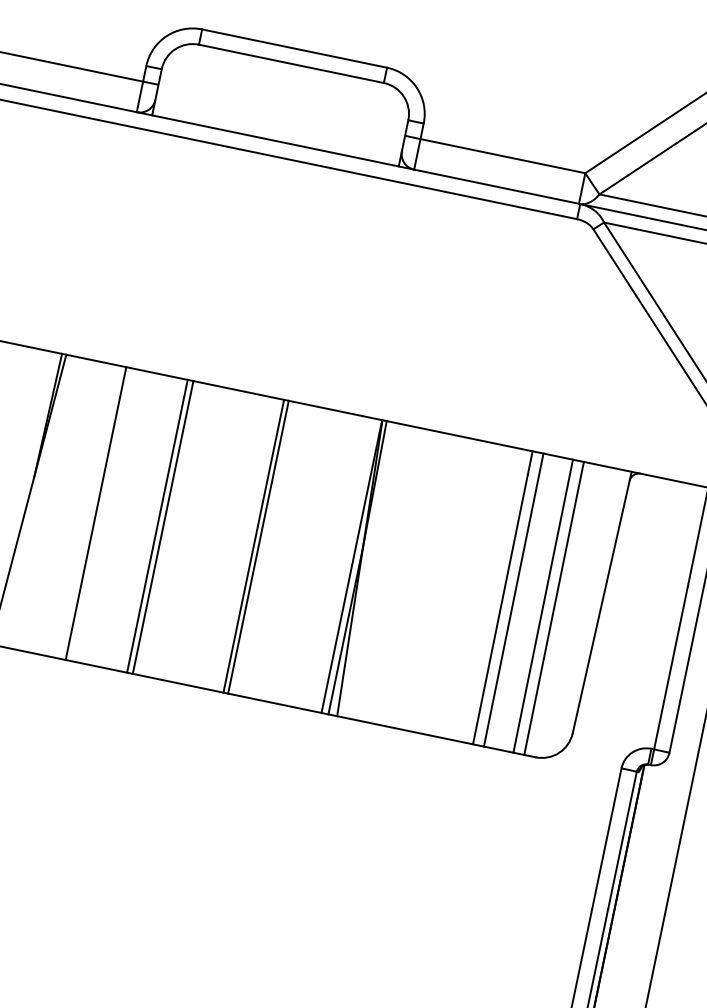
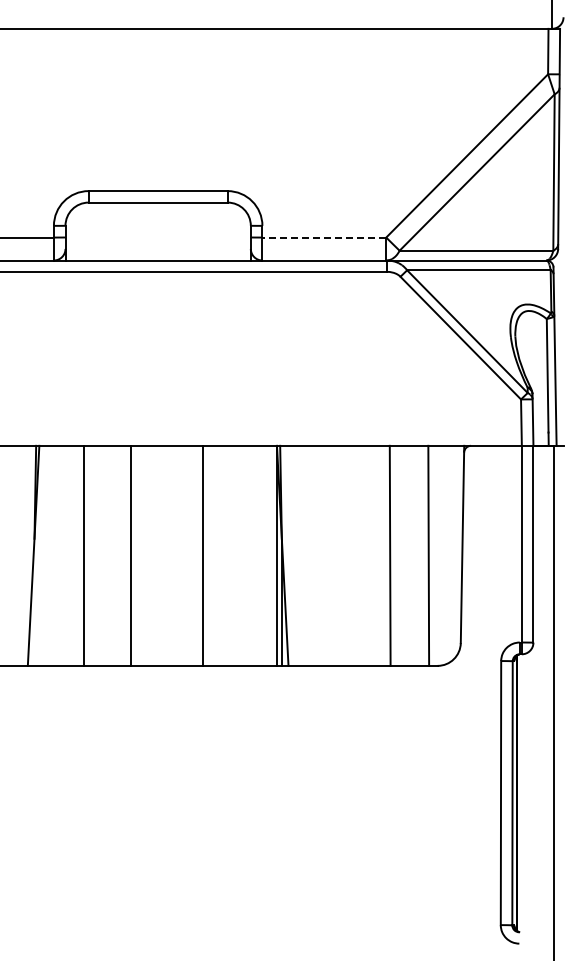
line: (503, 156) -> (324, 237), solid -> dashed
line: (162, 526) -> (134, 555), removed
line: (258, 546) -> (206, 555), removed
line: (512, 599) -> (397, 555), removed
line: (543, 605) -> (420, 555), removed

